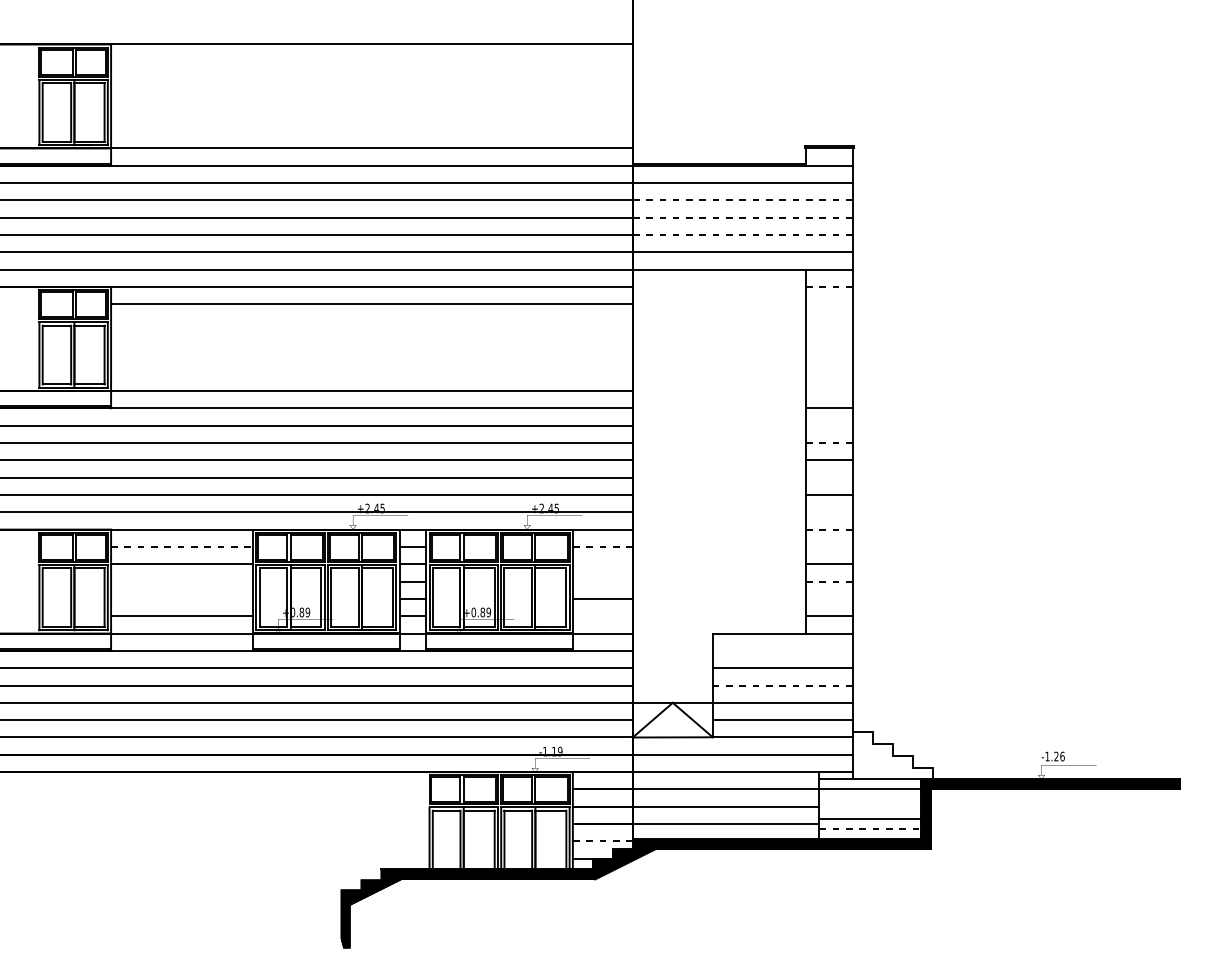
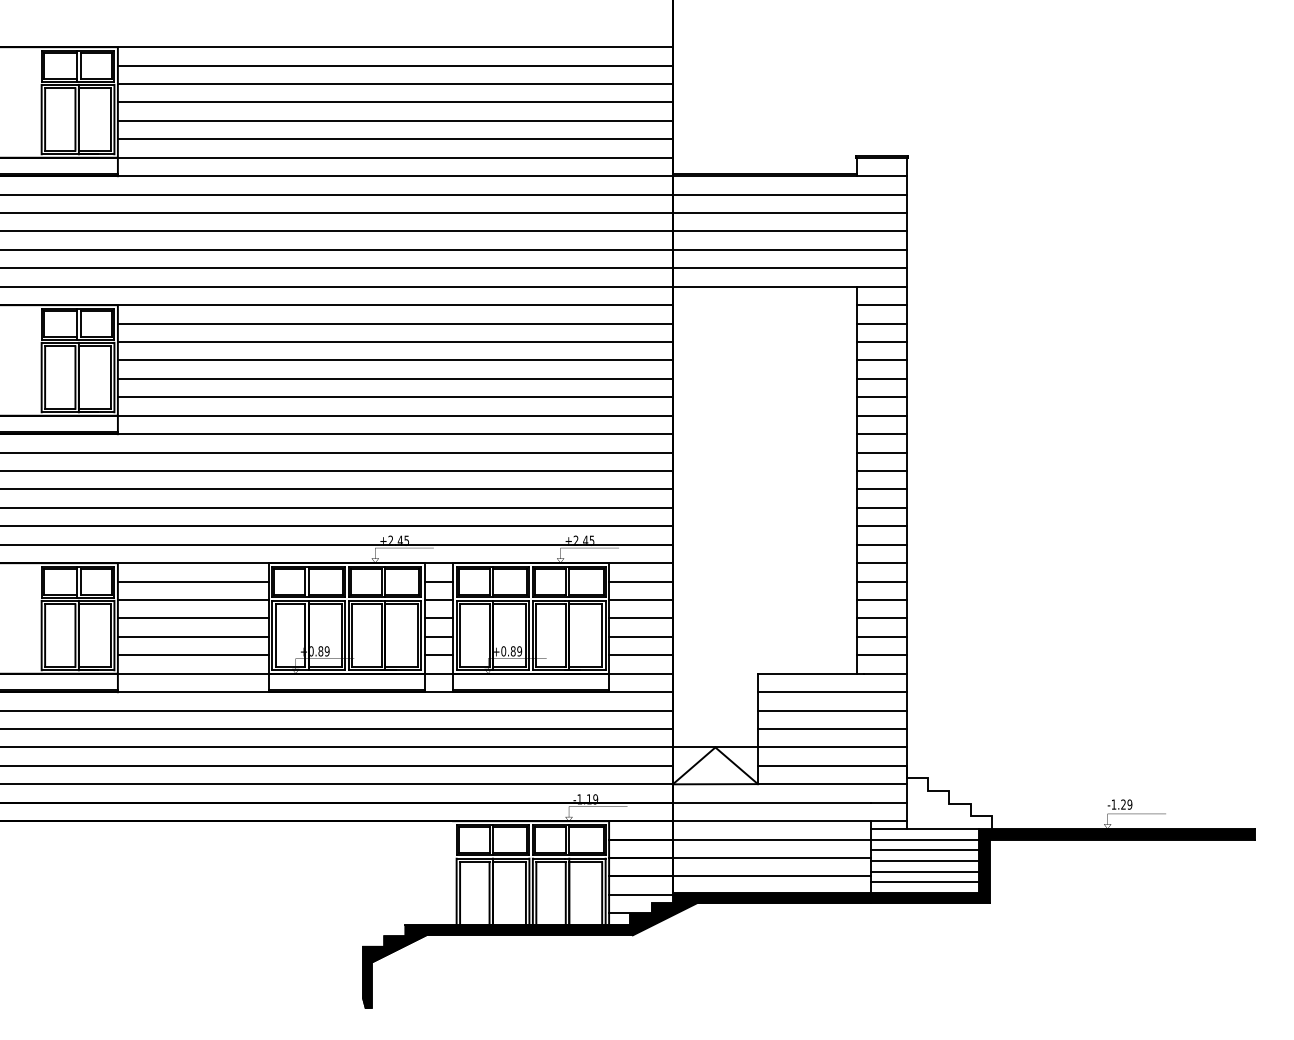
line: (371, 61) -> (394, 65), added
line: (371, 79) -> (394, 84), added
line: (371, 96) -> (394, 102), added
line: (371, 113) -> (394, 120), added
line: (371, 131) -> (394, 139), added
line: (742, 200) -> (789, 213), dashed -> solid
line: (742, 217) -> (789, 231), dashed -> solid
line: (742, 234) -> (789, 249), dashed -> solid
line: (828, 287) -> (881, 305), dashed -> solid
line: (828, 304) -> (881, 323), added
line: (371, 322) -> (394, 342), added
line: (828, 322) -> (881, 342), added
line: (371, 339) -> (394, 360), added
line: (828, 339) -> (881, 360), added
line: (371, 355) -> (394, 378), added
line: (828, 355) -> (881, 378), added
line: (371, 373) -> (394, 397), added
line: (828, 373) -> (881, 397), added
line: (828, 390) -> (881, 415), added
line: (828, 425) -> (881, 452), added
line: (828, 443) -> (881, 471), dashed -> solid
line: (828, 477) -> (881, 507), added
line: (828, 512) -> (881, 544), added
line: (828, 529) -> (881, 563), dashed -> solid
line: (182, 546) -> (193, 581), dashed -> solid
line: (603, 546) -> (641, 581), dashed -> solid
line: (828, 546) -> (881, 581), added
line: (602, 564) -> (640, 600), added
line: (181, 581) -> (192, 618), added
line: (602, 581) -> (640, 618), added
line: (828, 581) -> (881, 618), dashed -> solid
line: (181, 598) -> (192, 636), added
line: (828, 598) -> (881, 636), added
line: (602, 616) -> (640, 655), added
line: (781, 651) -> (831, 692), added
line: (781, 685) -> (831, 729), dashed -> solid
text: (1062, 756) -> (1129, 804), -1.26 -> -1.29
line: (870, 799) -> (925, 850), added
line: (870, 809) -> (925, 860), added
line: (870, 829) -> (925, 882), dashed -> solid
line: (603, 841) -> (641, 894), dashed -> solid

